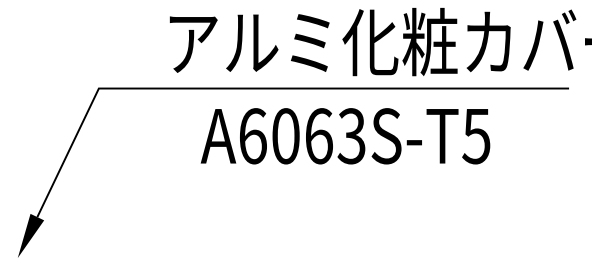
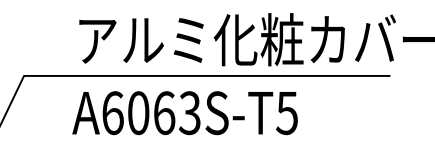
text: (345, 136) -> (185, 113), moved

